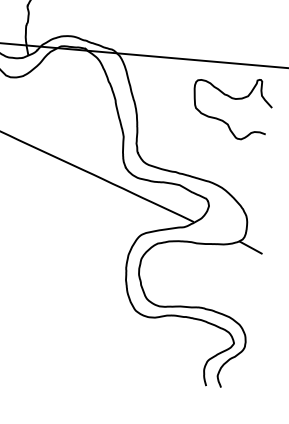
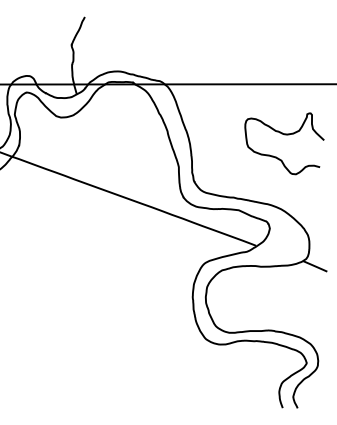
curve: (233, 99) -> (284, 135), moved

